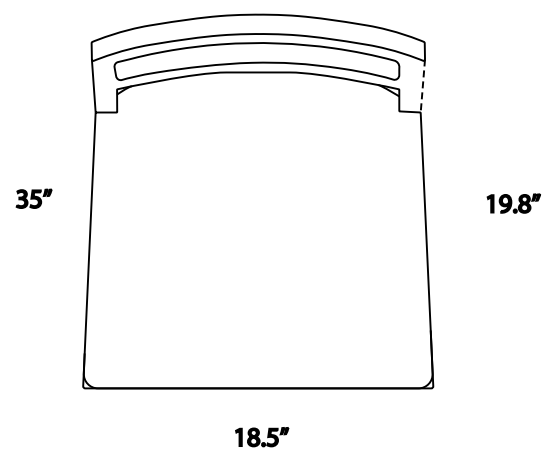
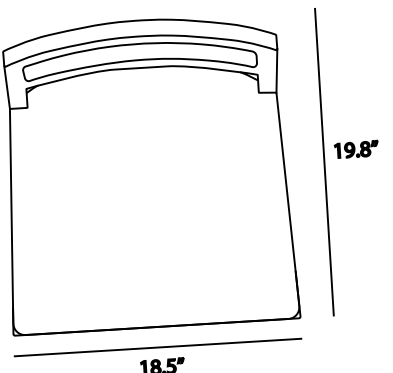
line: (422, 85) -> (276, 70), dashed -> solid
line: (473, 200) -> (324, 162), added
part: (513, 203) -> (356, 149), moved
line: (257, 413) -> (157, 347), added

